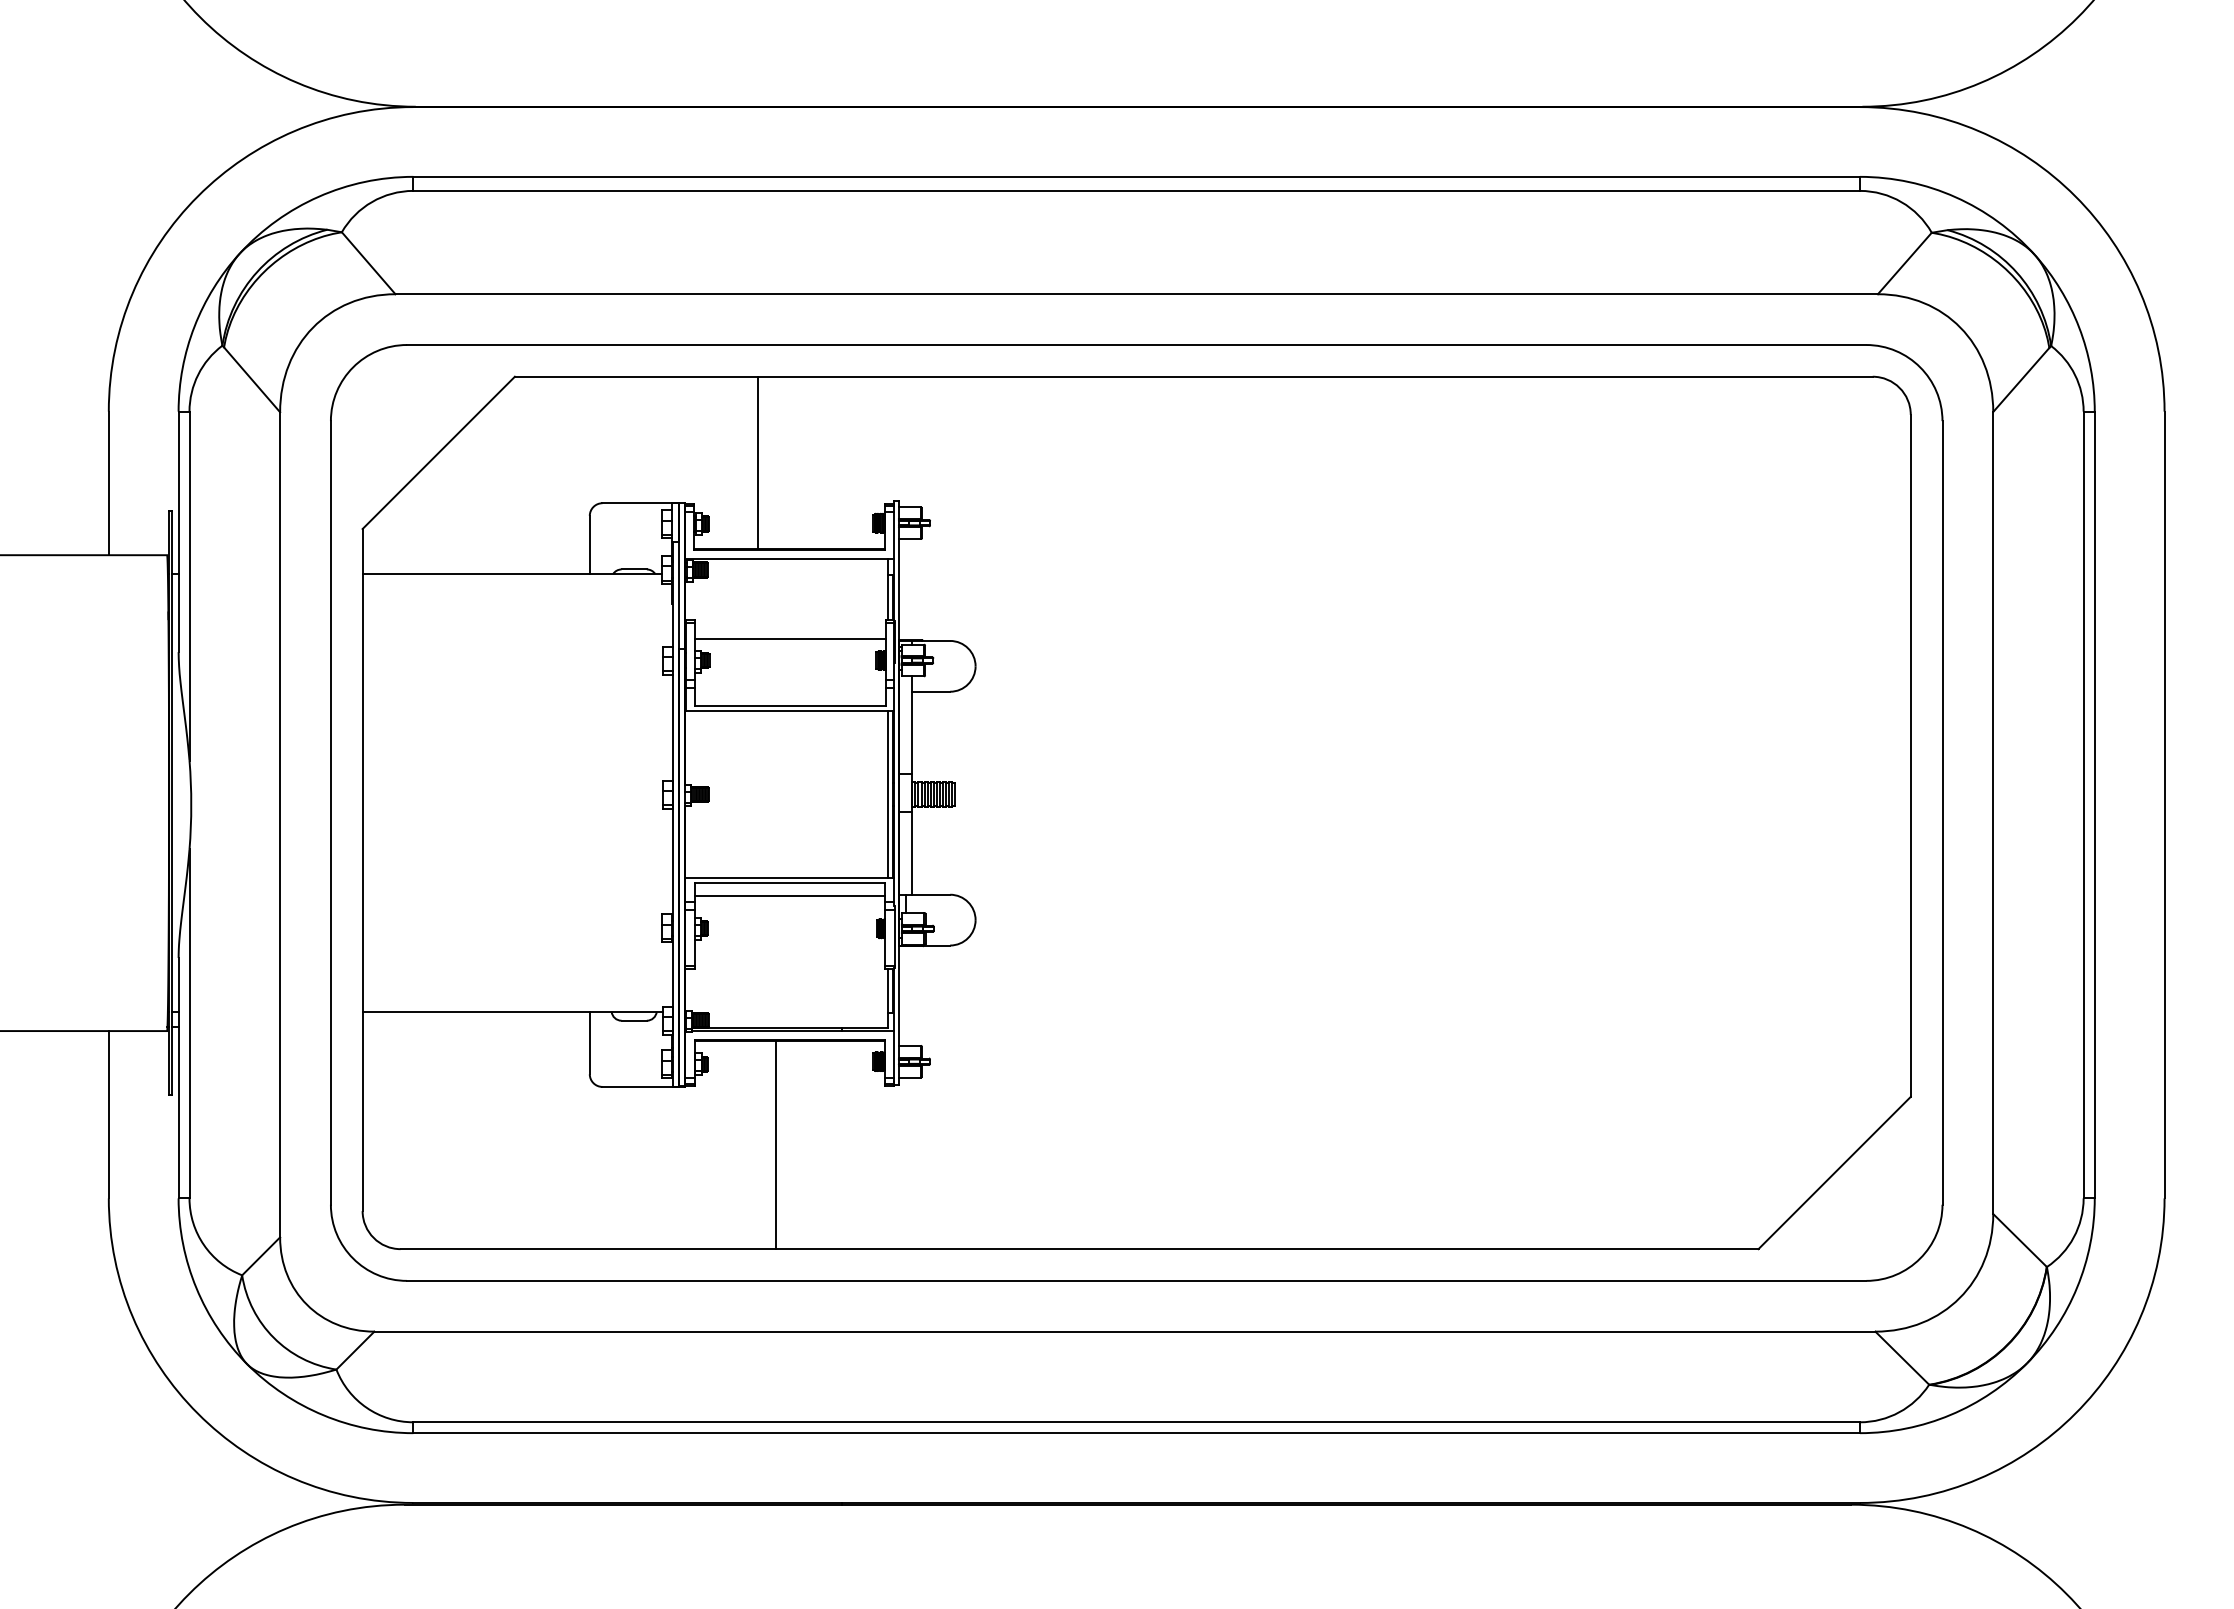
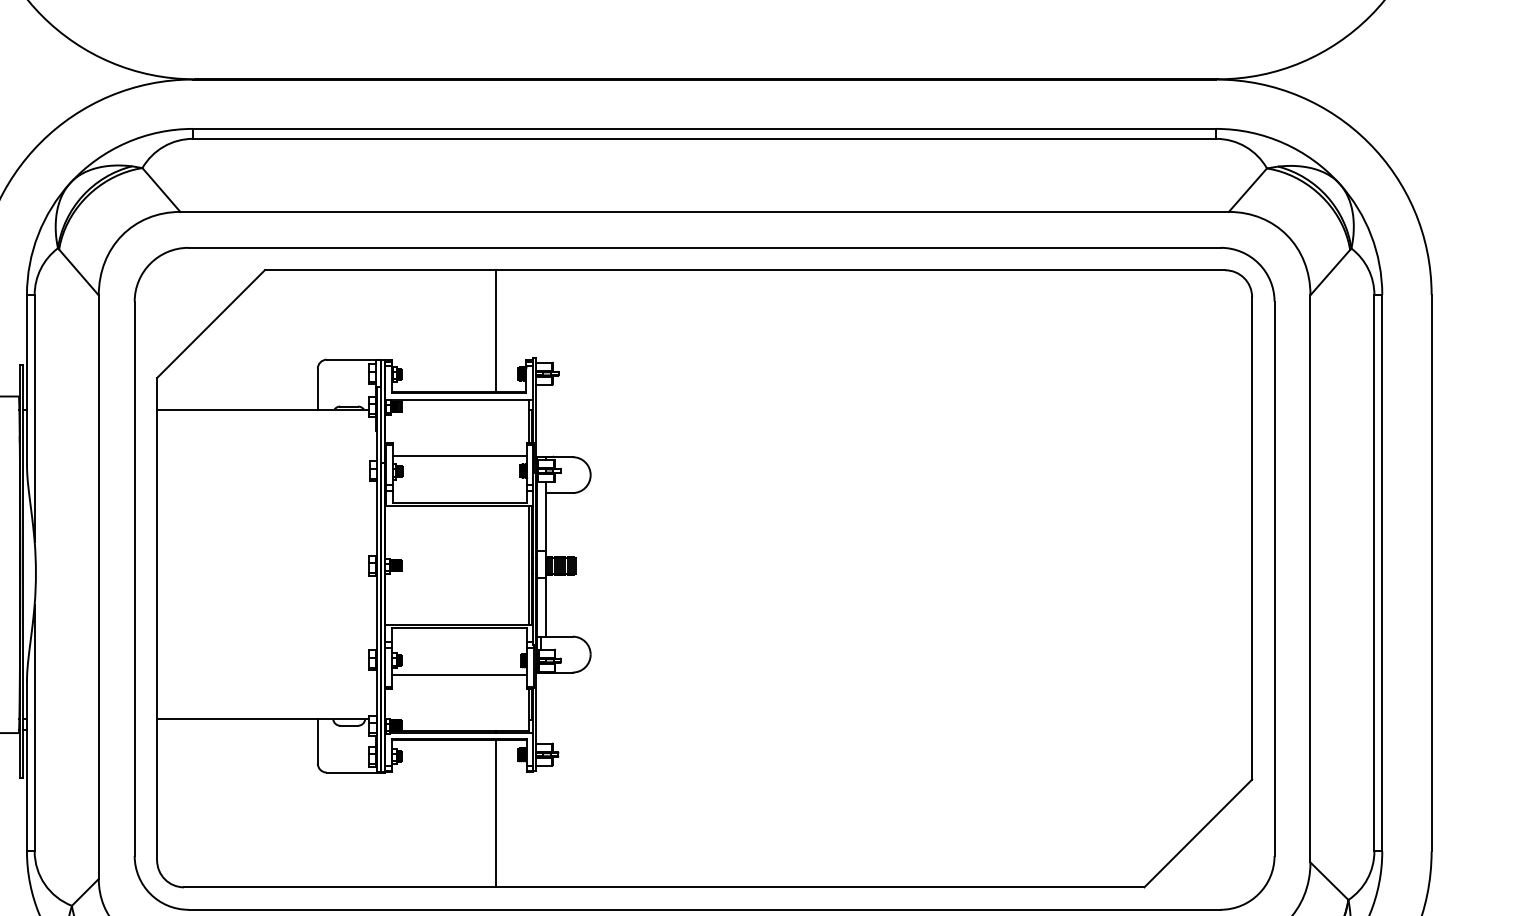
line: (757, 462) -> (495, 330), moved
line: (789, 895) -> (459, 674), moved
line: (775, 1144) -> (495, 813), moved

